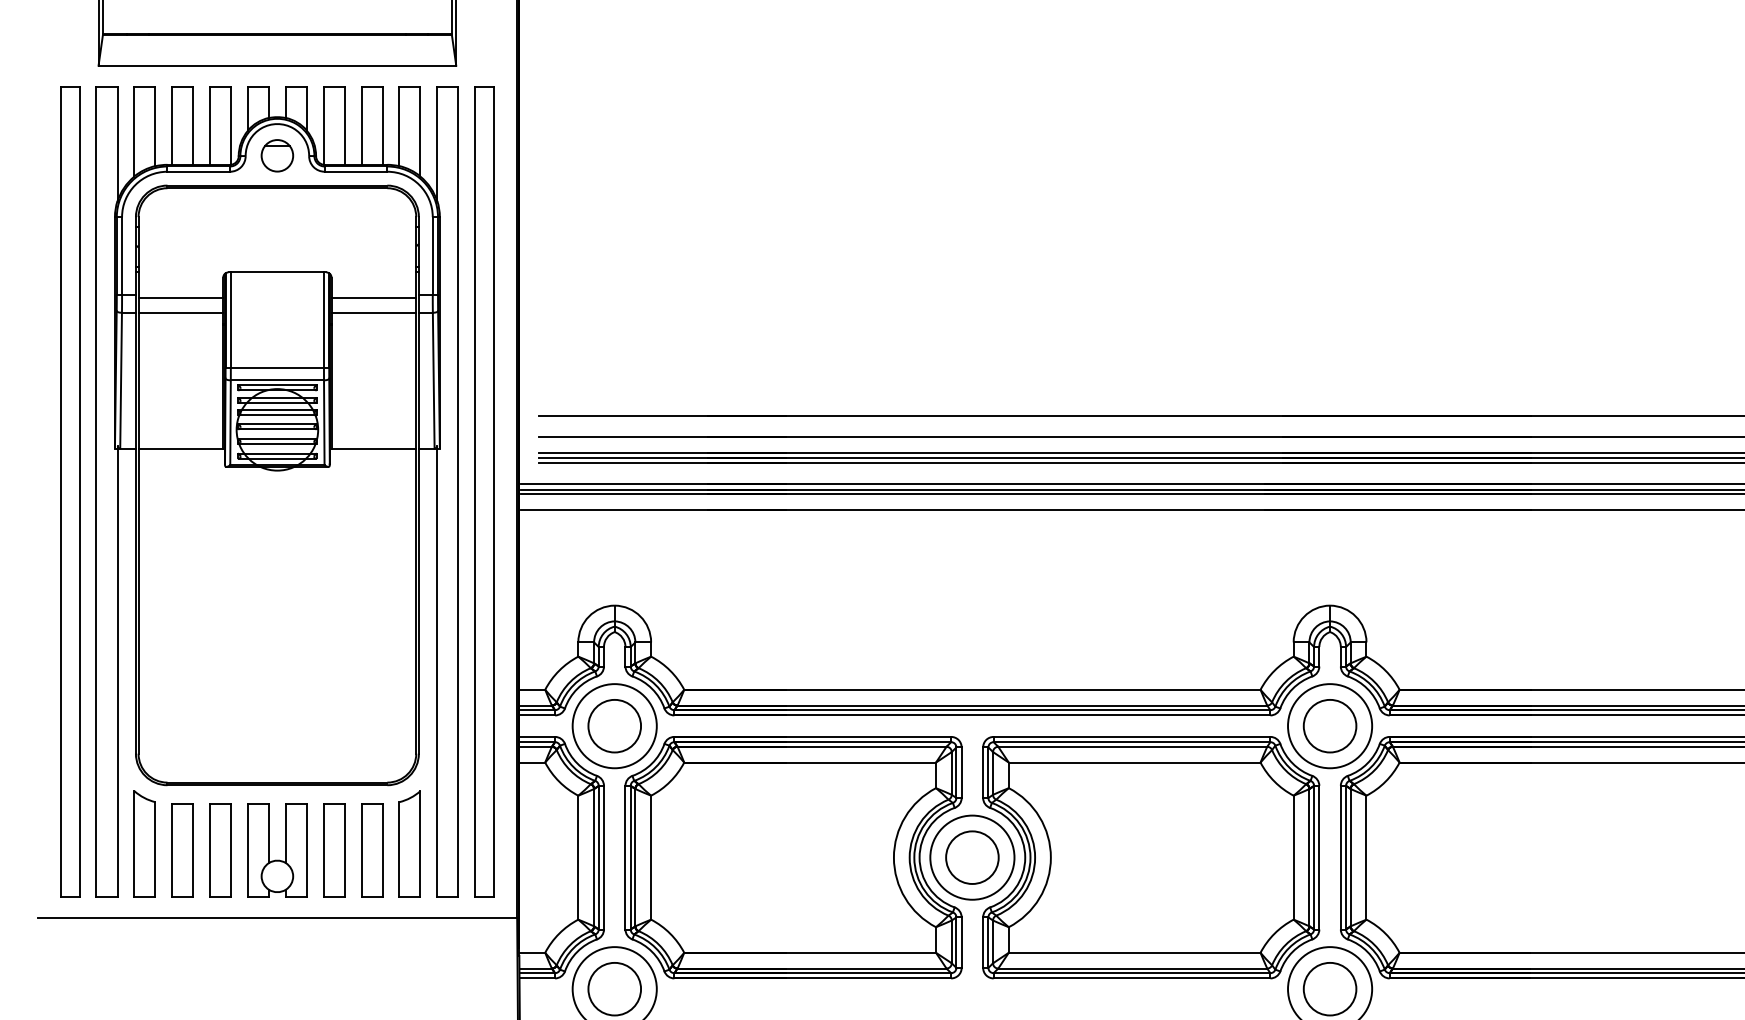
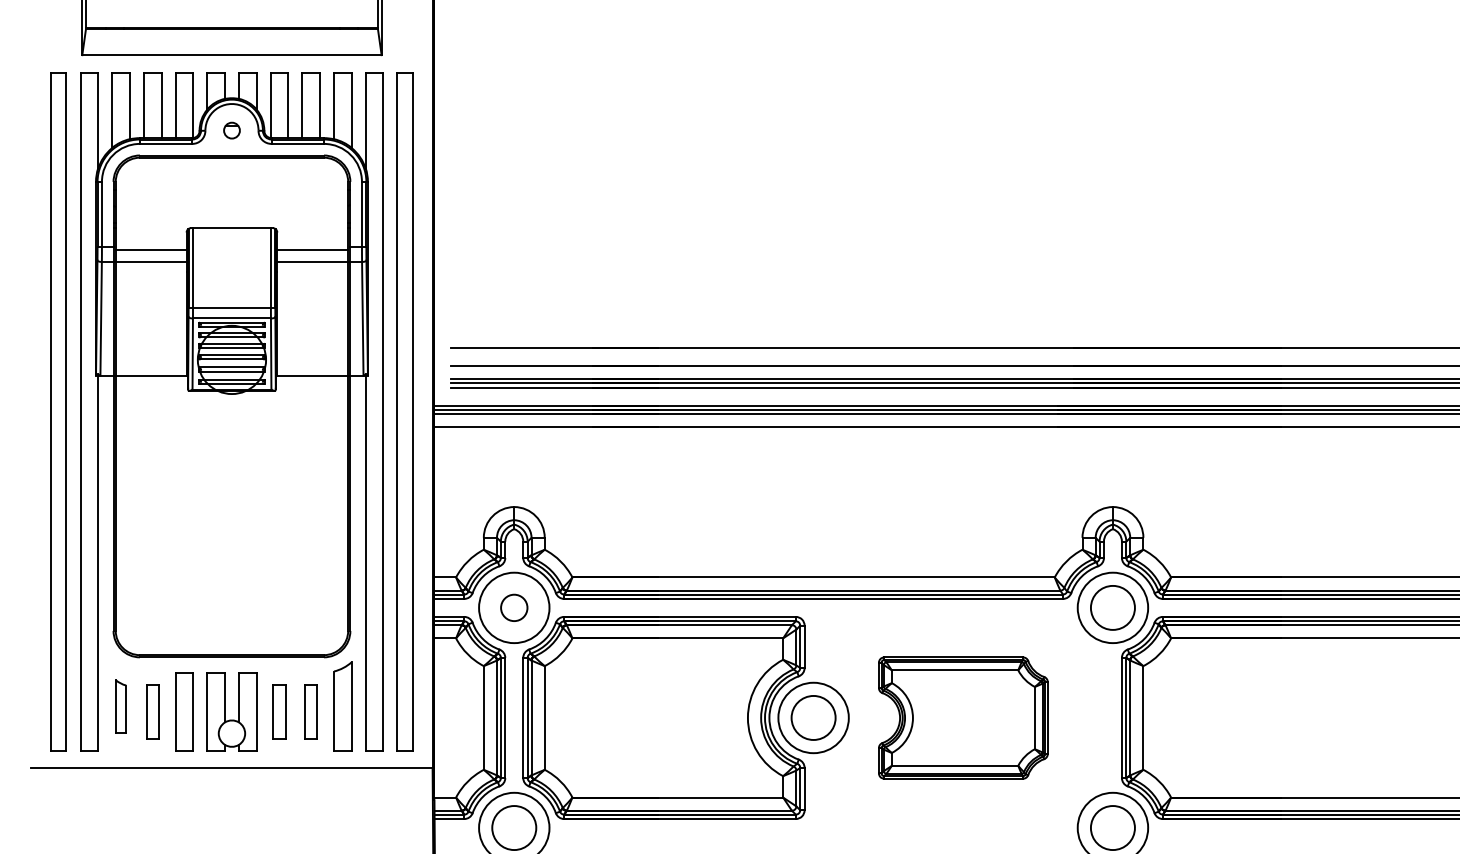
part: (277, 155) -> (232, 130), size x0.6
circle: (614, 725) -> (514, 607), size x0.6
part: (144, 843) -> (120, 706), size x0.6
part: (182, 850) -> (152, 711), size x0.7
part: (334, 850) -> (279, 711), size x0.7
part: (372, 850) -> (311, 711), size x0.7
part: (1151, 857) -> (963, 717), size x0.6

